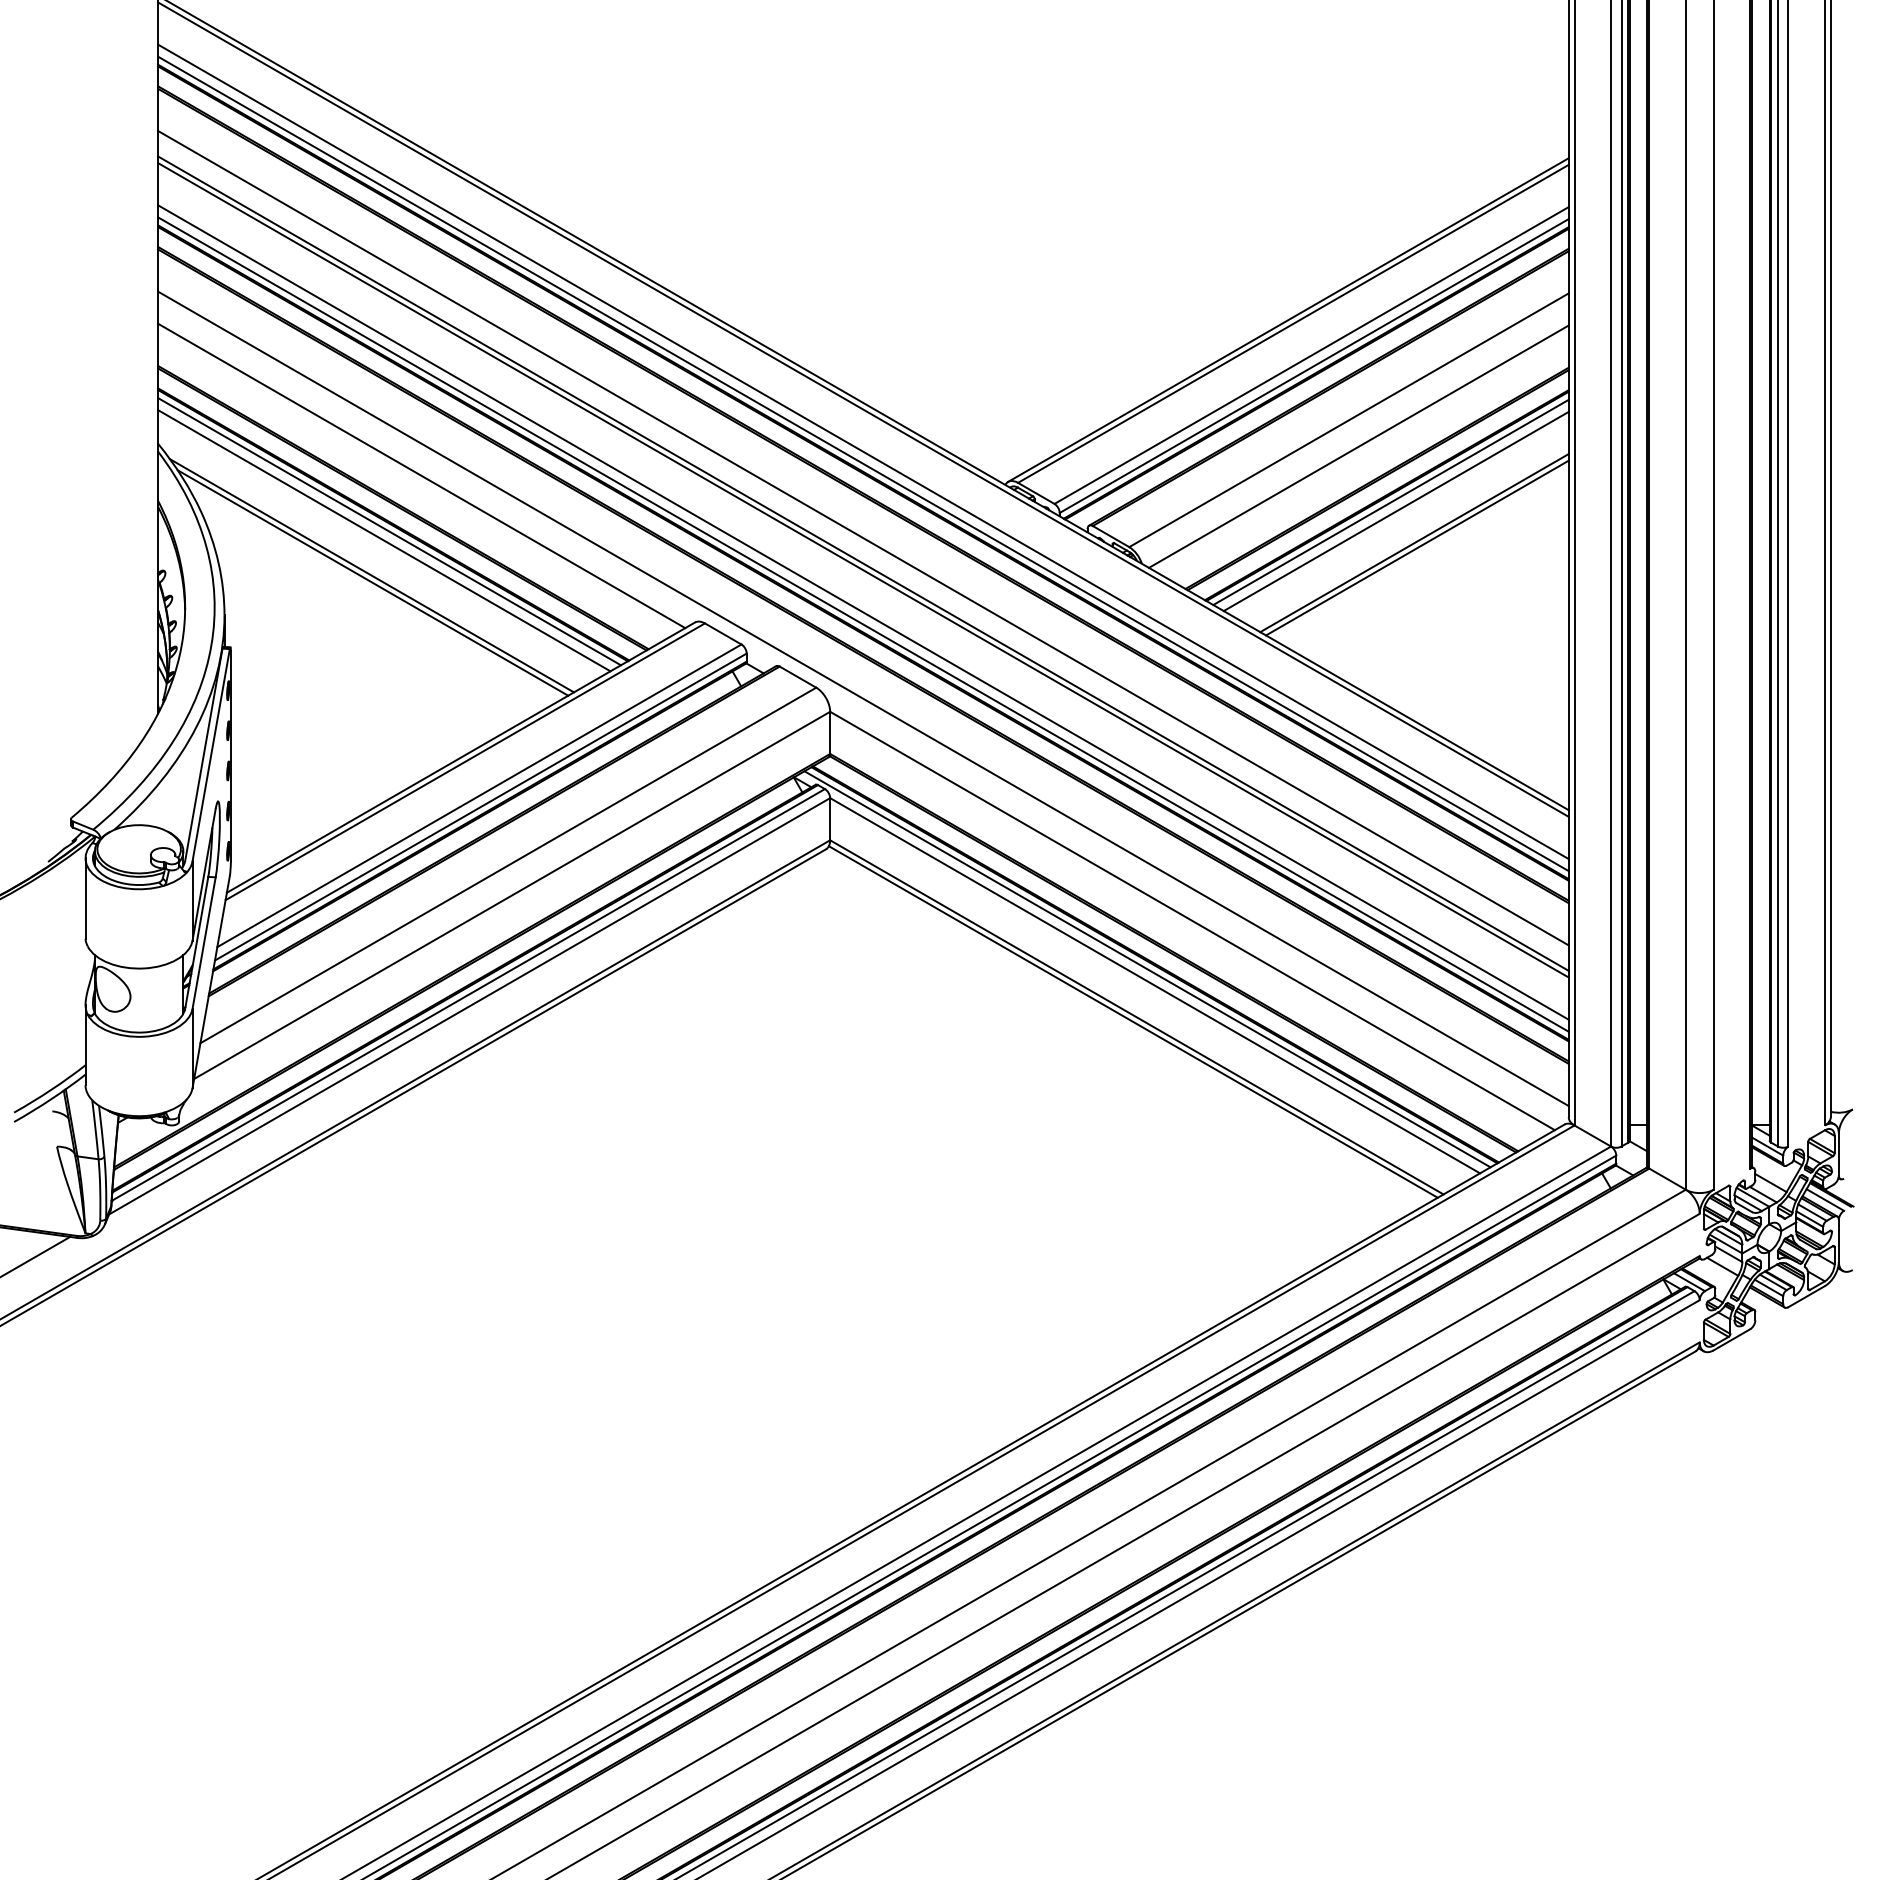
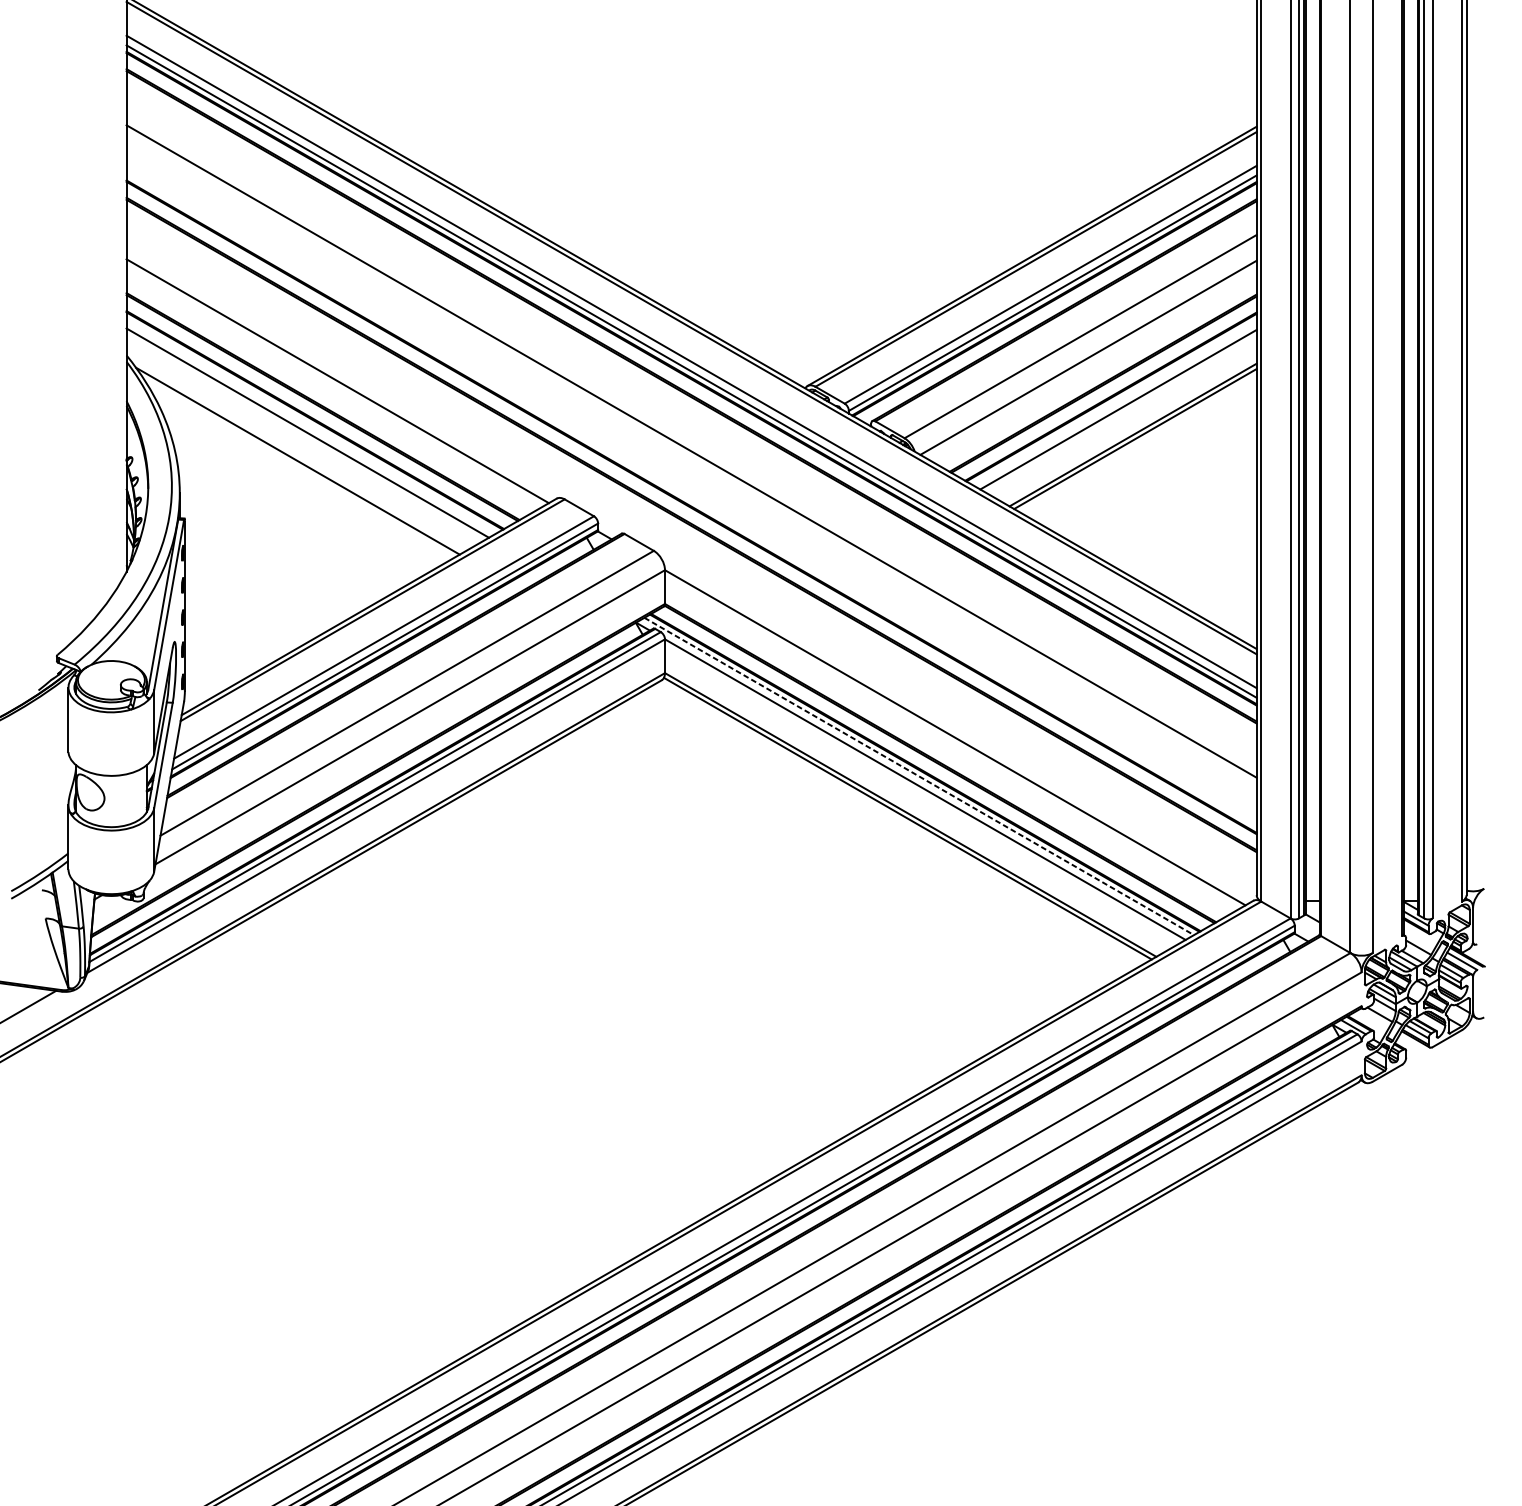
line: (1390, 502) -> (1113, 402), removed
line: (389, 531) -> (311, 425), removed
line: (863, 537) -> (691, 430), removed
line: (863, 570) -> (691, 456), removed
line: (372, 582) -> (298, 466), removed
line: (863, 612) -> (691, 490), removed
line: (863, 624) -> (691, 500), removed
line: (863, 698) -> (691, 559), removed
line: (1147, 969) -> (919, 776), solid -> dashed

